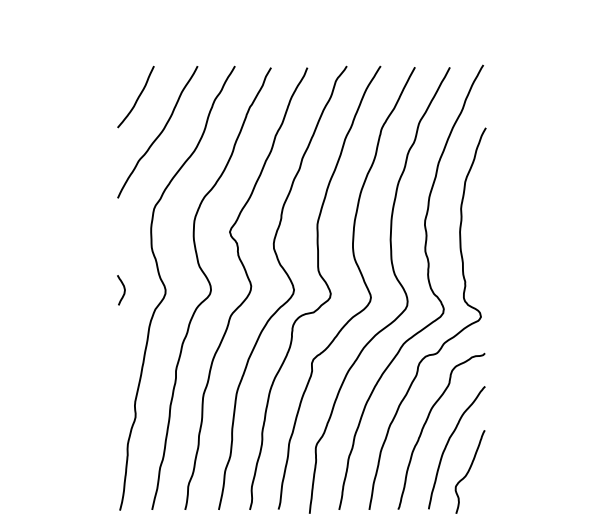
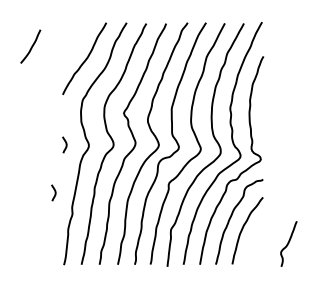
curve: (137, 96) -> (31, 46), moved
curve: (102, 377) -> (54, 192), added
curve: (469, 470) -> (288, 243), moved

